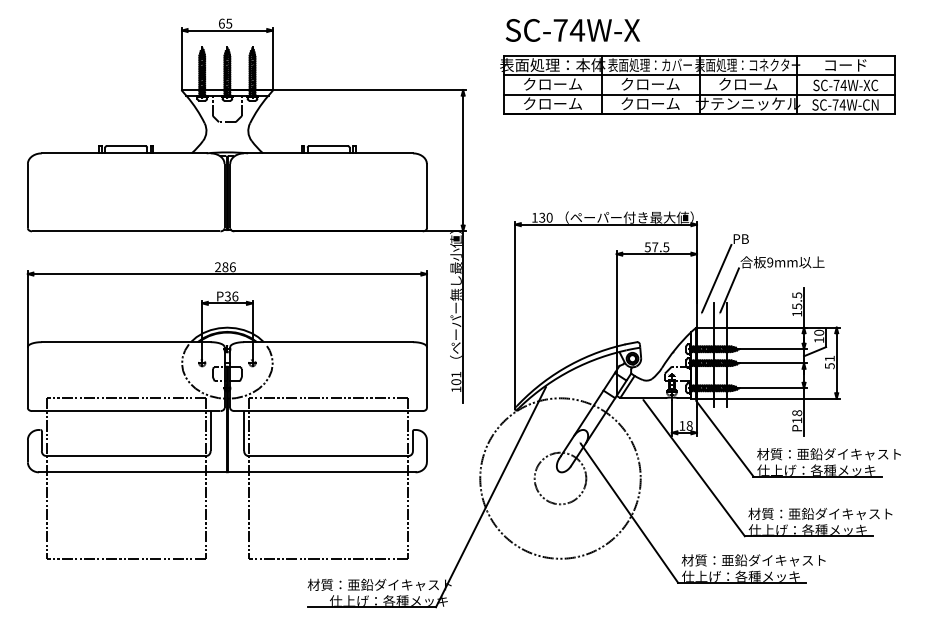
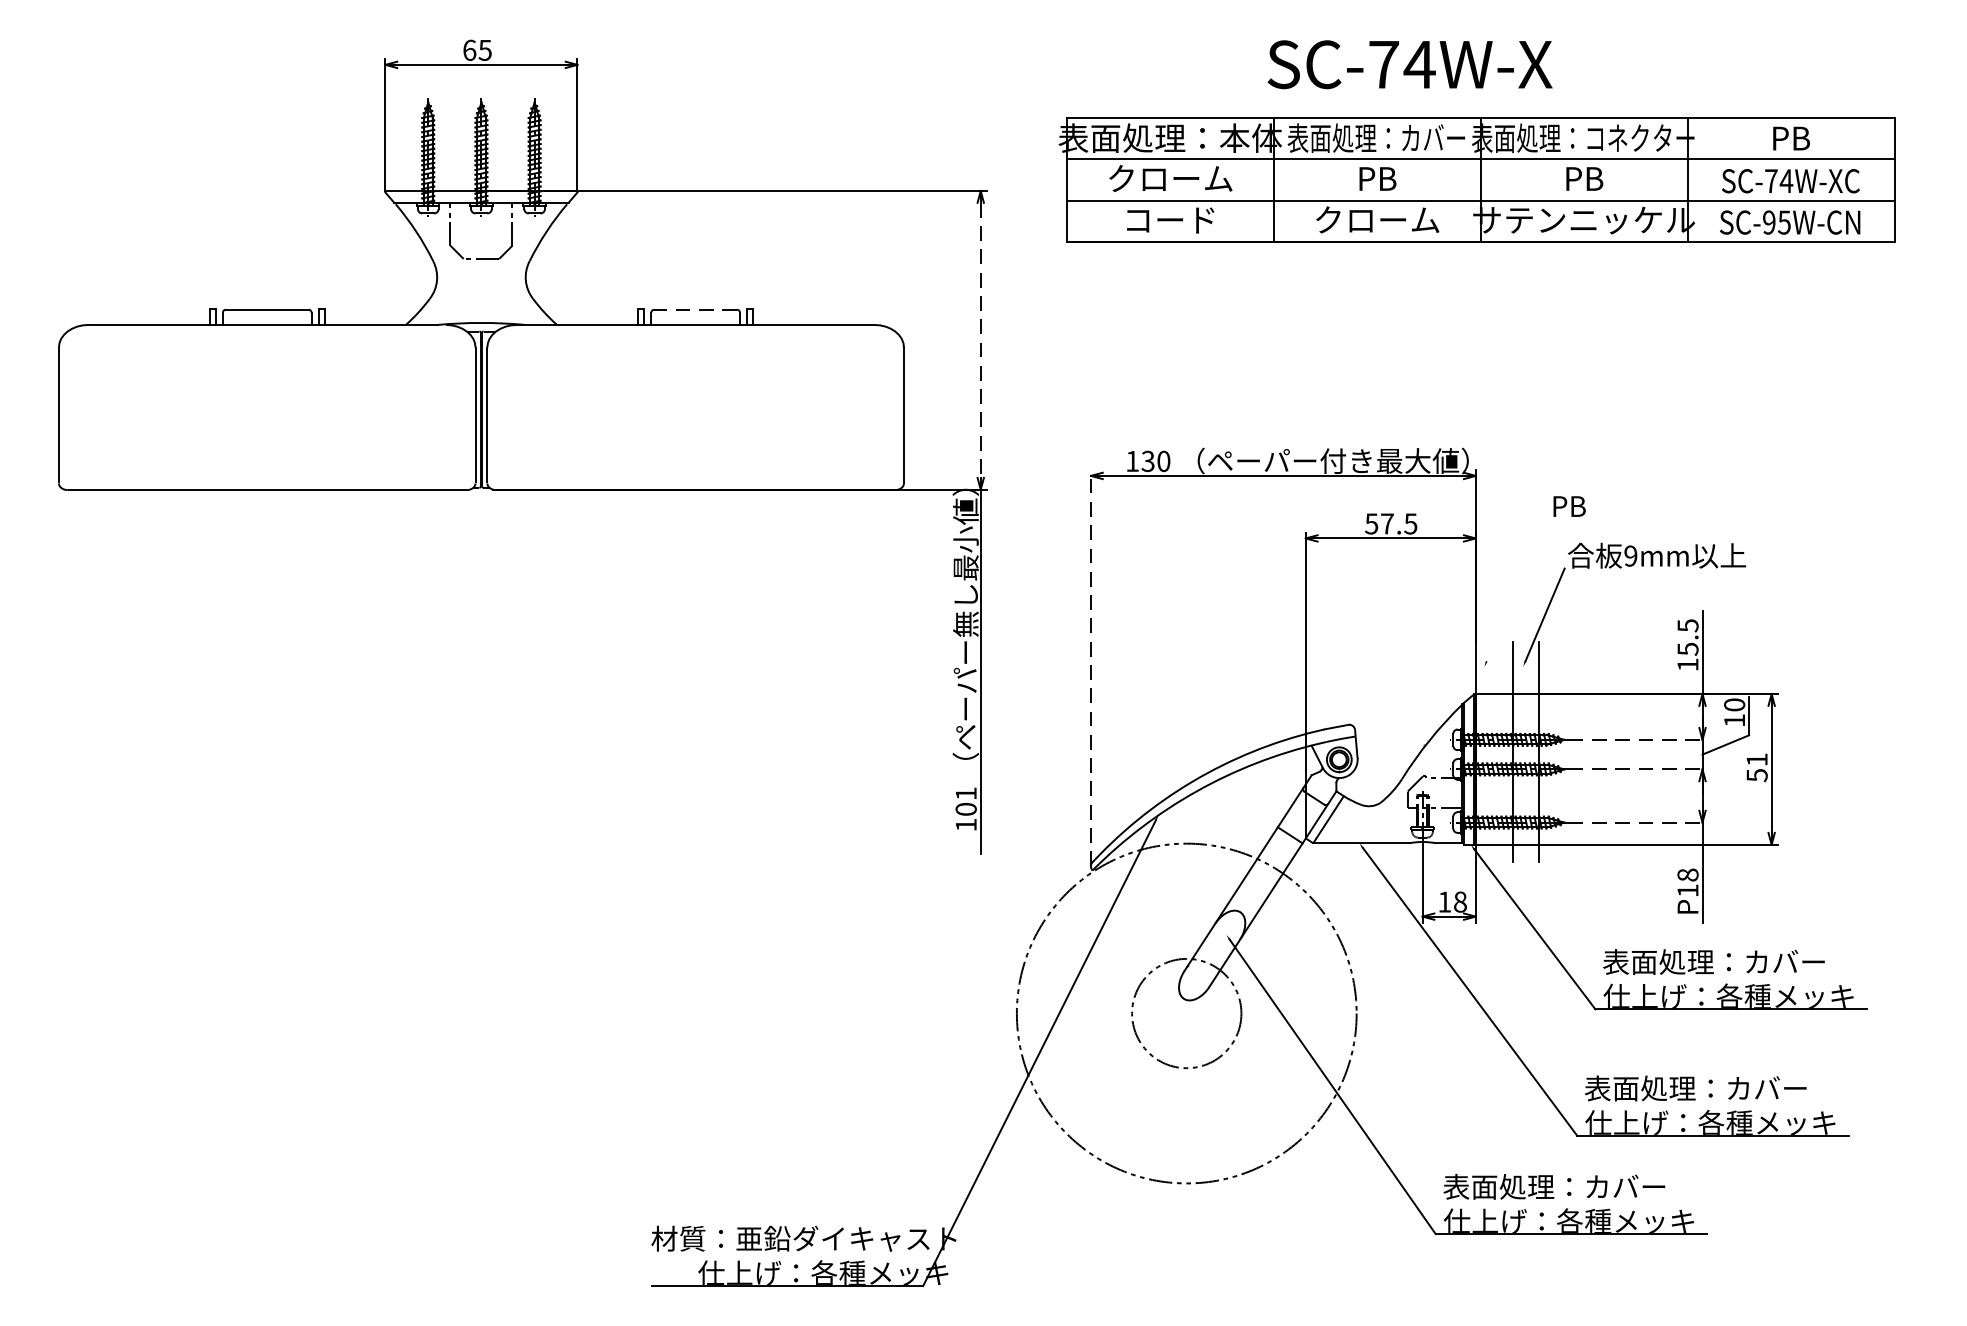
text: (572, 30) -> (1409, 64), moved
text: (845, 65) -> (1790, 138), コード -> PB
text: (748, 83) -> (1584, 177), クローム -> PB
text: (650, 84) -> (1377, 179), クローム -> PB
text: (552, 103) -> (1169, 219), クローム -> コード
text: (838, 104) -> (1775, 221), SC-74W-CN -> SC-95W-CN
line: (328, 146) -> (695, 310), solid -> dashed
line: (463, 160) -> (981, 340), solid -> dashed
line: (716, 278) -> (1517, 589), removed
line: (515, 315) -> (1091, 668), solid -> dashed
line: (774, 349) -> (1639, 740), solid -> dashed
line: (774, 363) -> (1639, 769), solid -> dashed
line: (774, 388) -> (1639, 822), solid -> dashed
part: (226, 410) -> (479, 869), removed
text: (828, 454) -> (1754, 962), 材質：亜鉛ダイキャスト -> 表面処理：カバー
text: (820, 513) -> (1737, 1087), 材質：亜鉛ダイキャスト -> 表面処理：カバー
text: (753, 560) -> (1595, 1187), 材質：亜鉛ダイキャスト -> 表面処理：カバー

